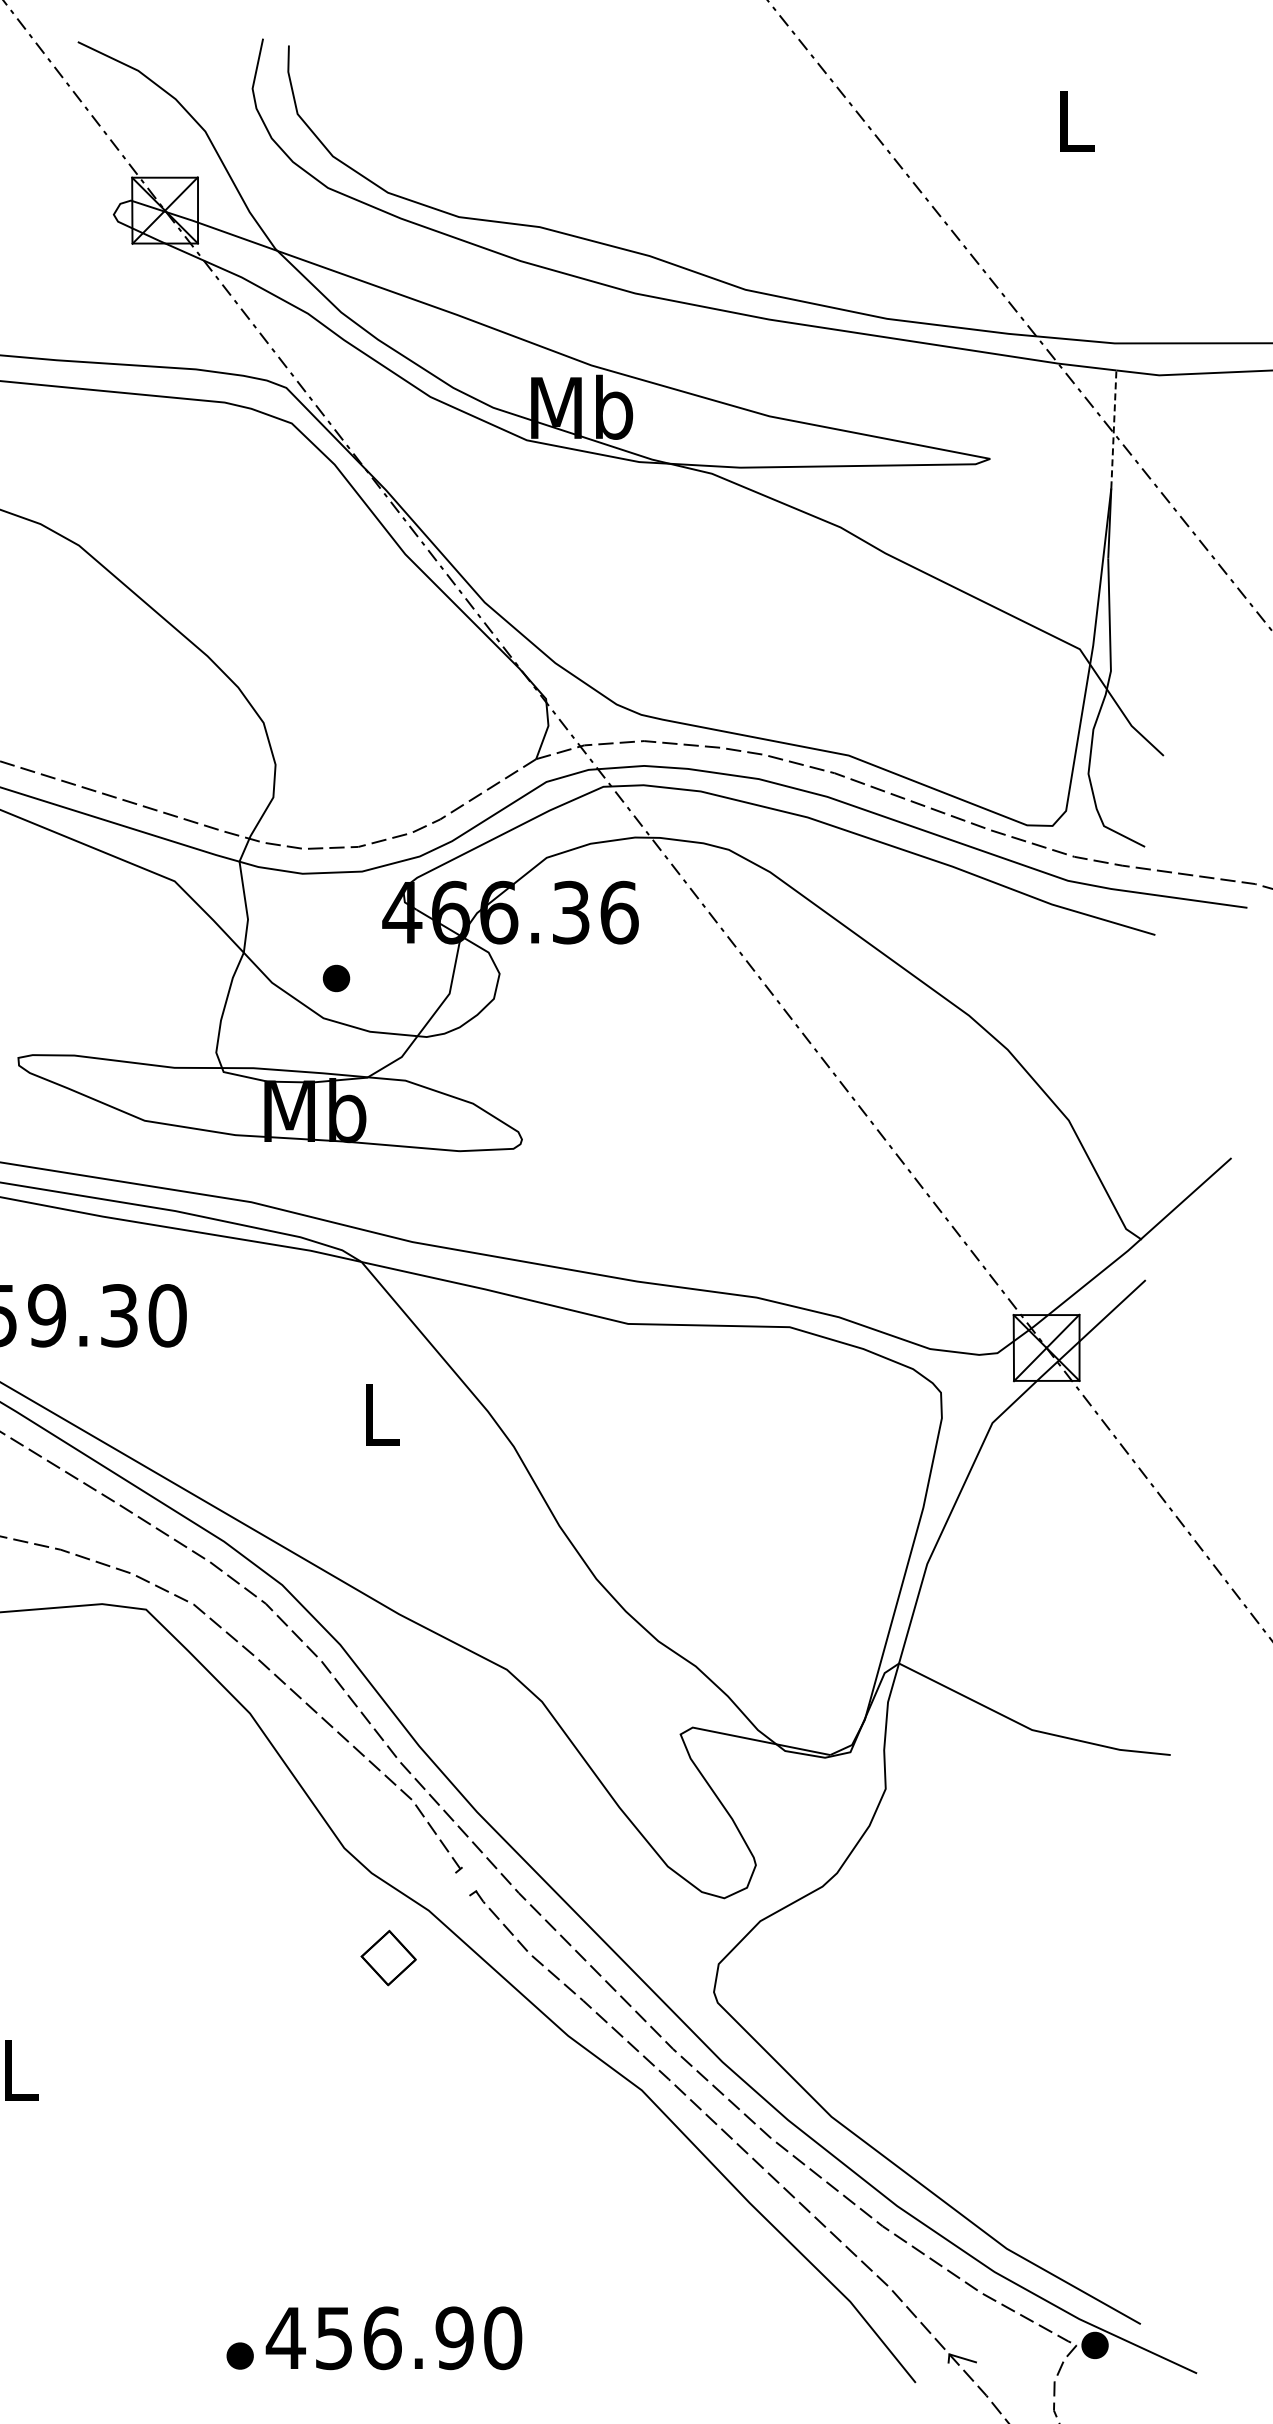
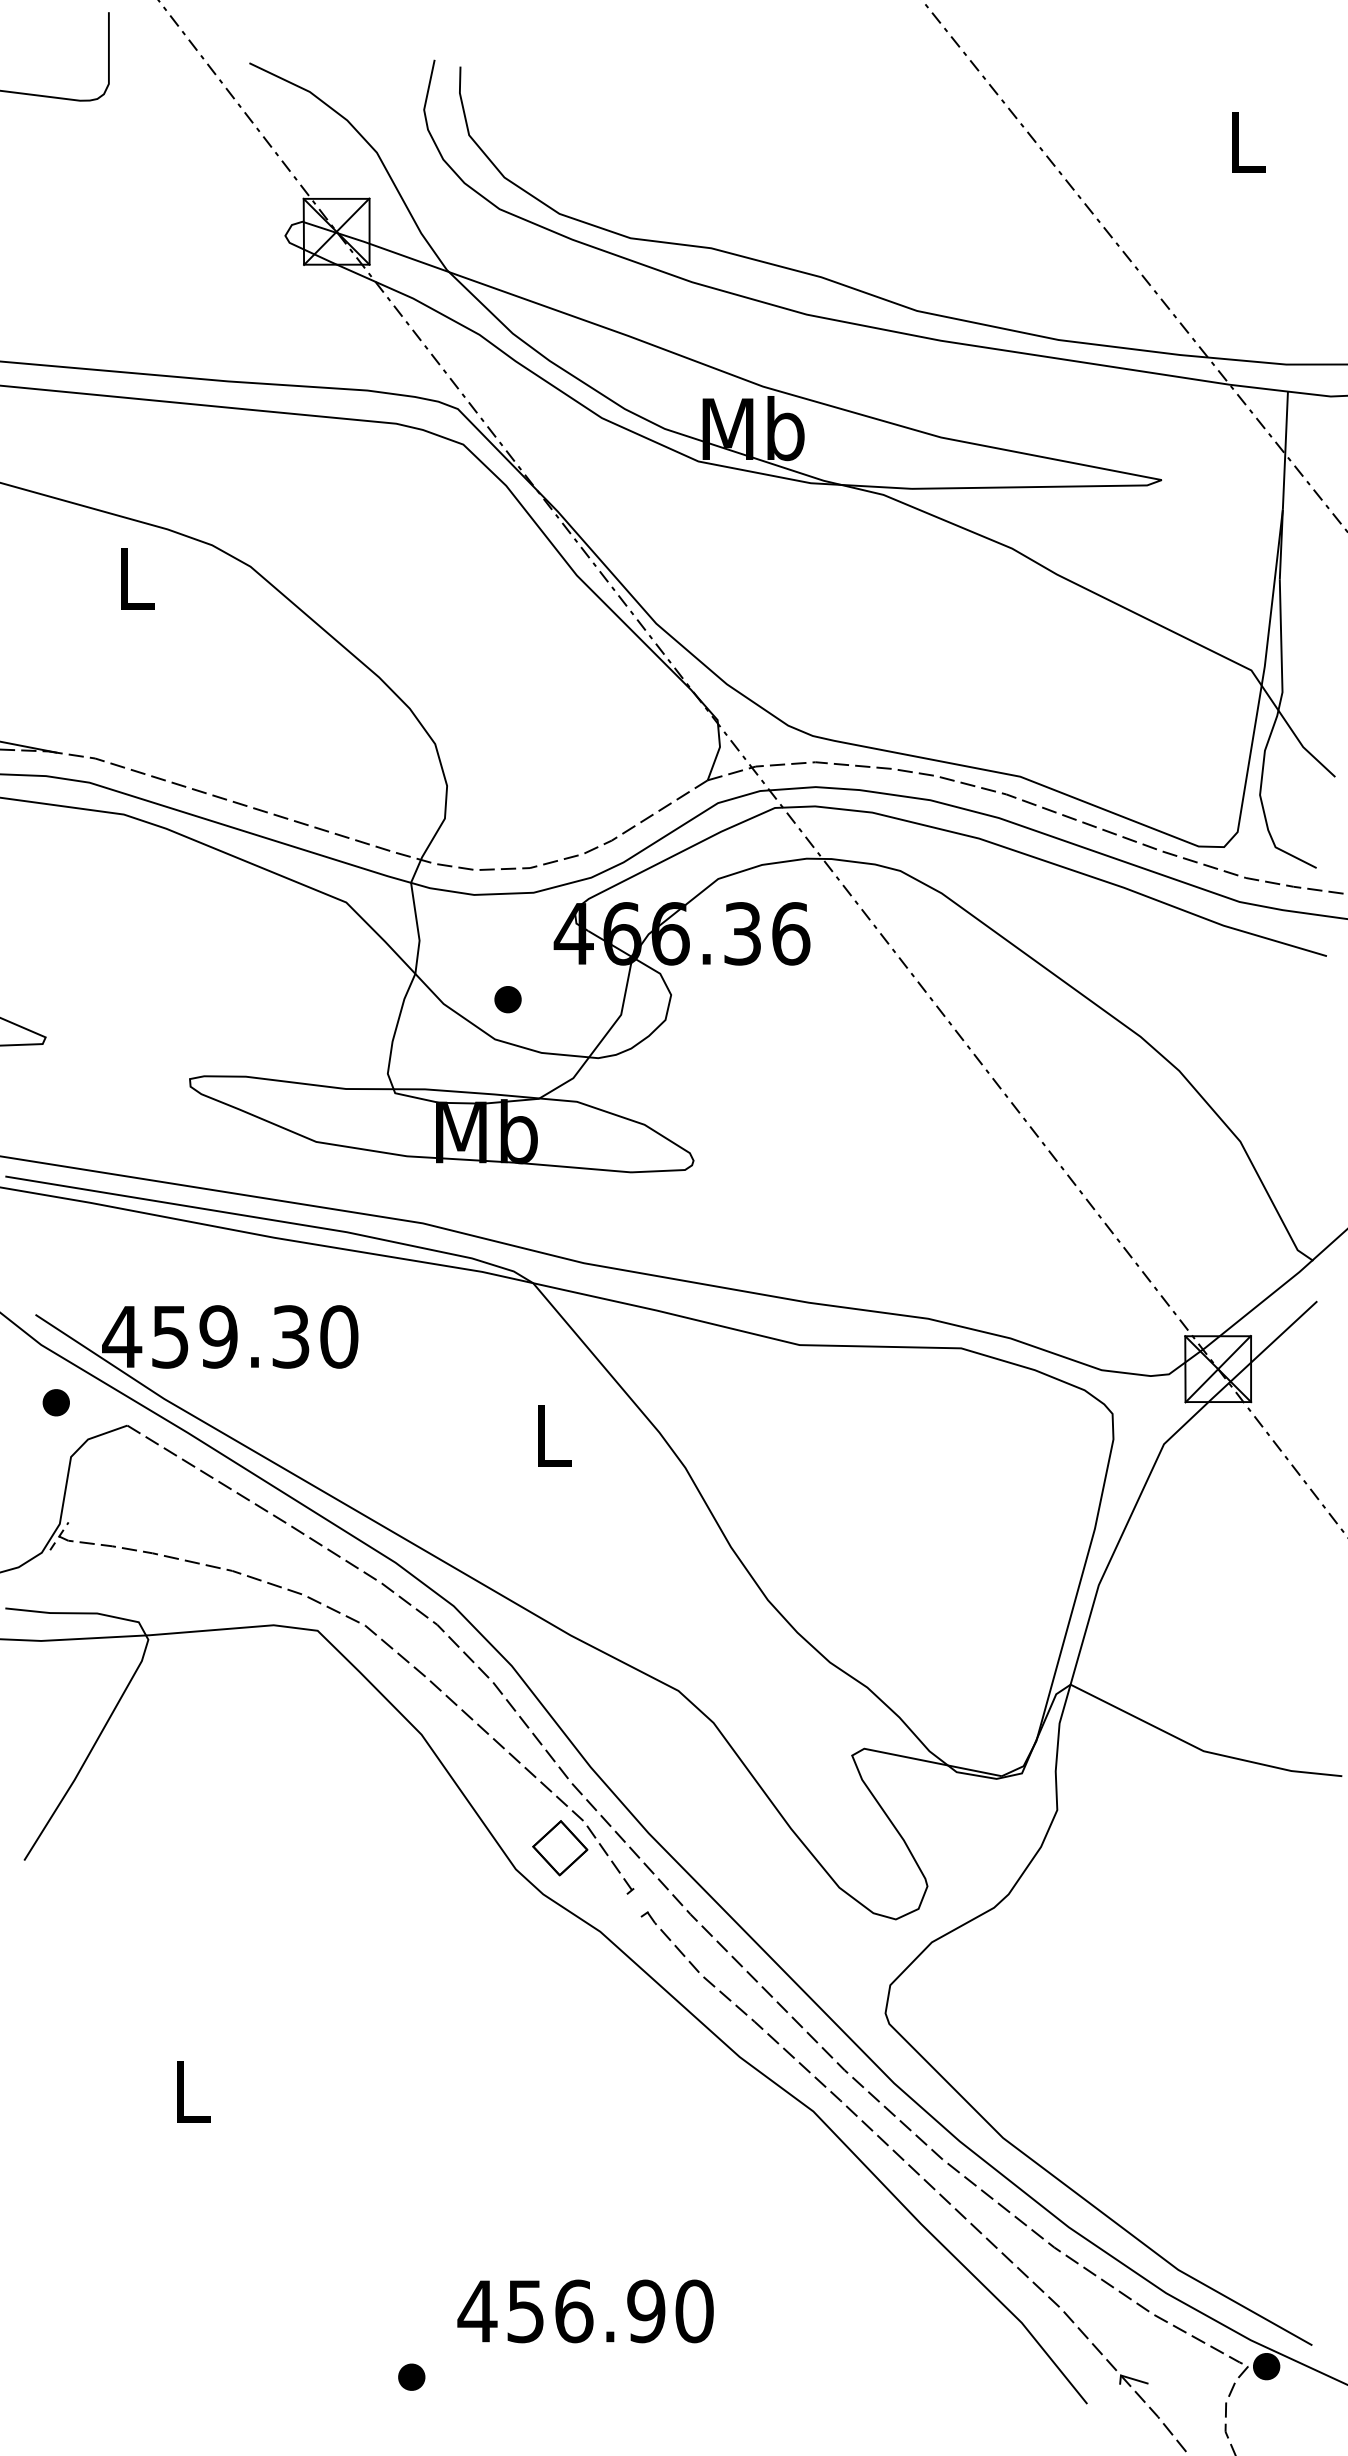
line: (1113, 429) -> (1285, 450), dashed -> solid
part: (388, 1958) -> (560, 1848), moved
text: (393, 2338) -> (585, 2311), moved

